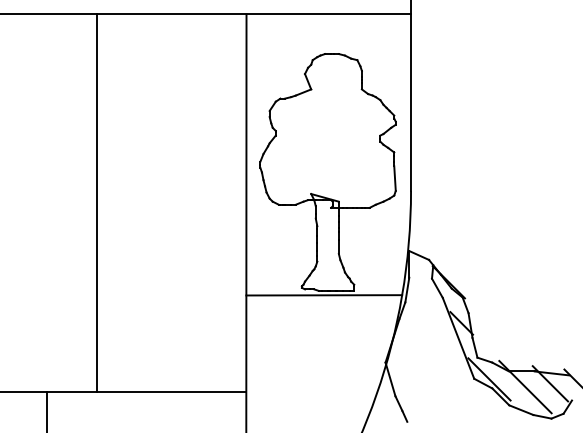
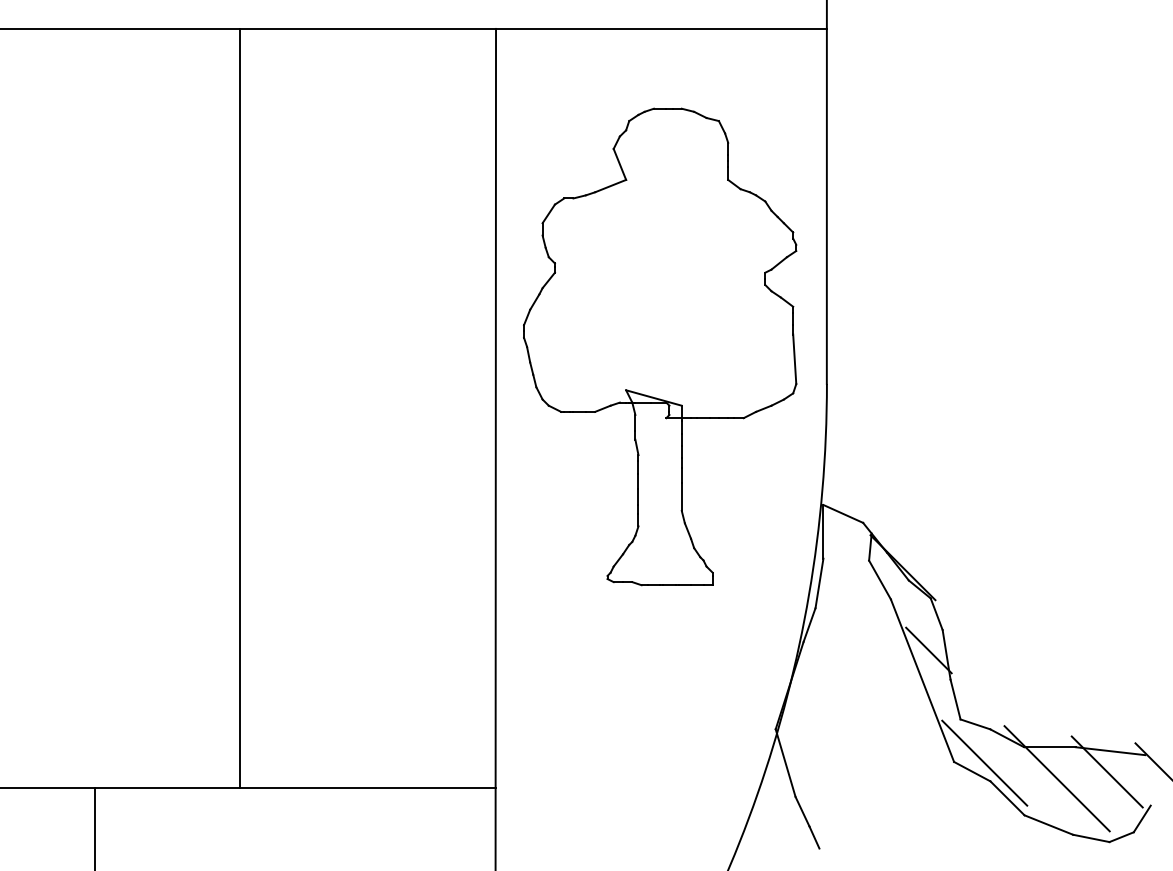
line: (97, 202) -> (240, 407), moved
line: (324, 295) -> (652, 594), removed

